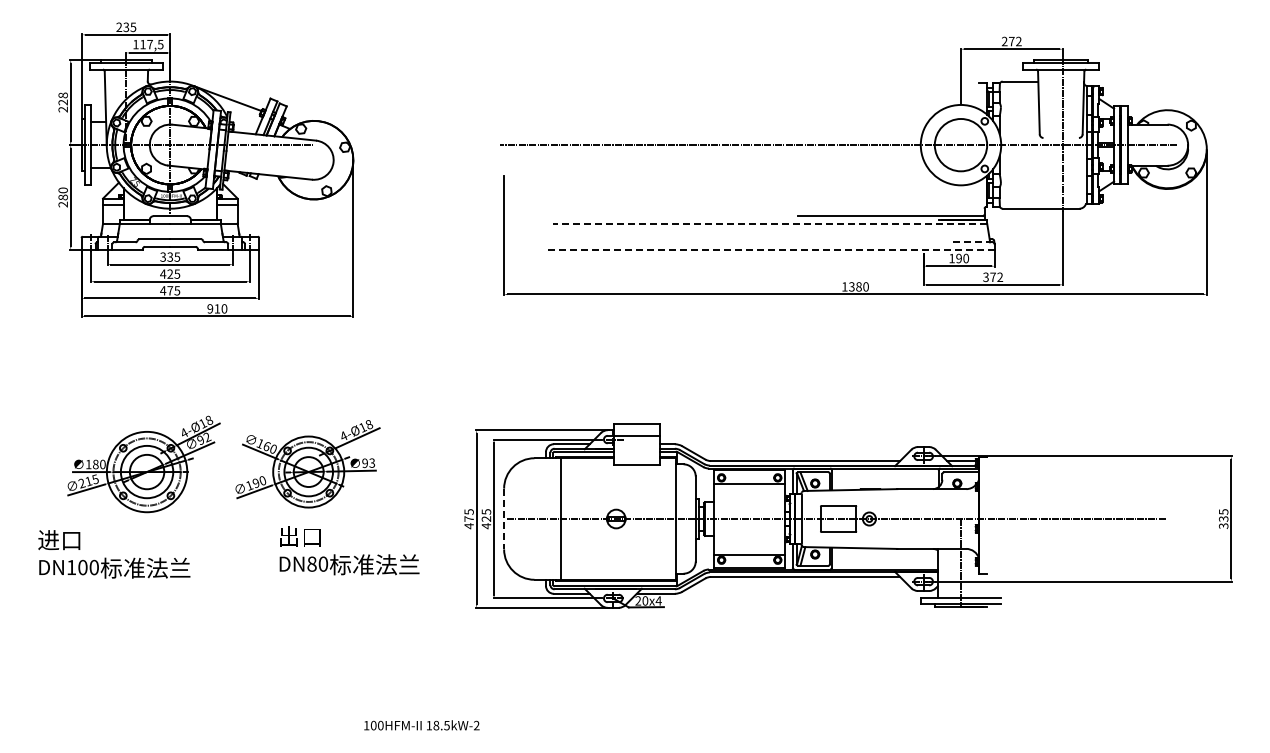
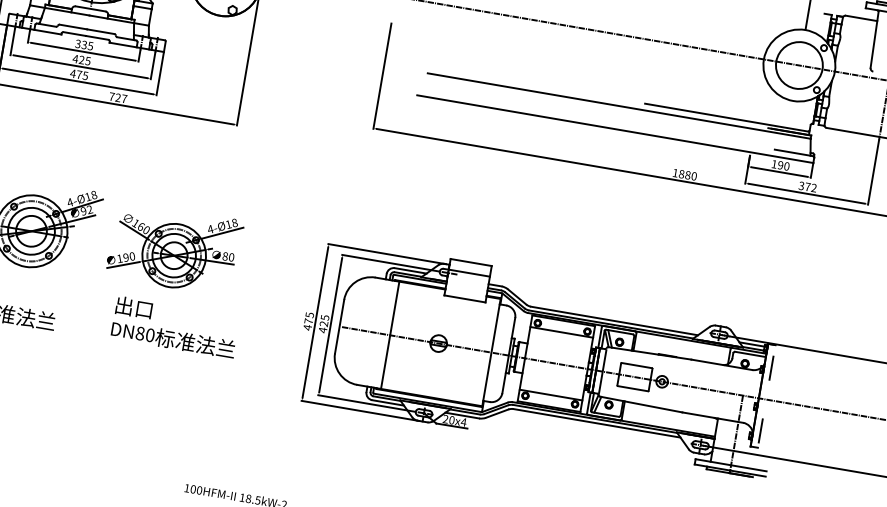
line: (770, 223) -> (619, 105), dashed -> solid
line: (971, 242) -> (794, 153), dashed -> solid
line: (769, 249) -> (614, 128), dashed -> solid
text: (851, 286) -> (681, 173), 1380 -> 1880
text: (217, 308) -> (118, 97), 910 -> 727
text: (368, 462) -> (228, 256), 93 -> 80
line: (987, 483) -> (771, 368), added
line: (504, 519) -> (339, 327), dashed -> solid
text: (349, 550) -> (175, 327), moved
line: (987, 554) -> (761, 430), added

